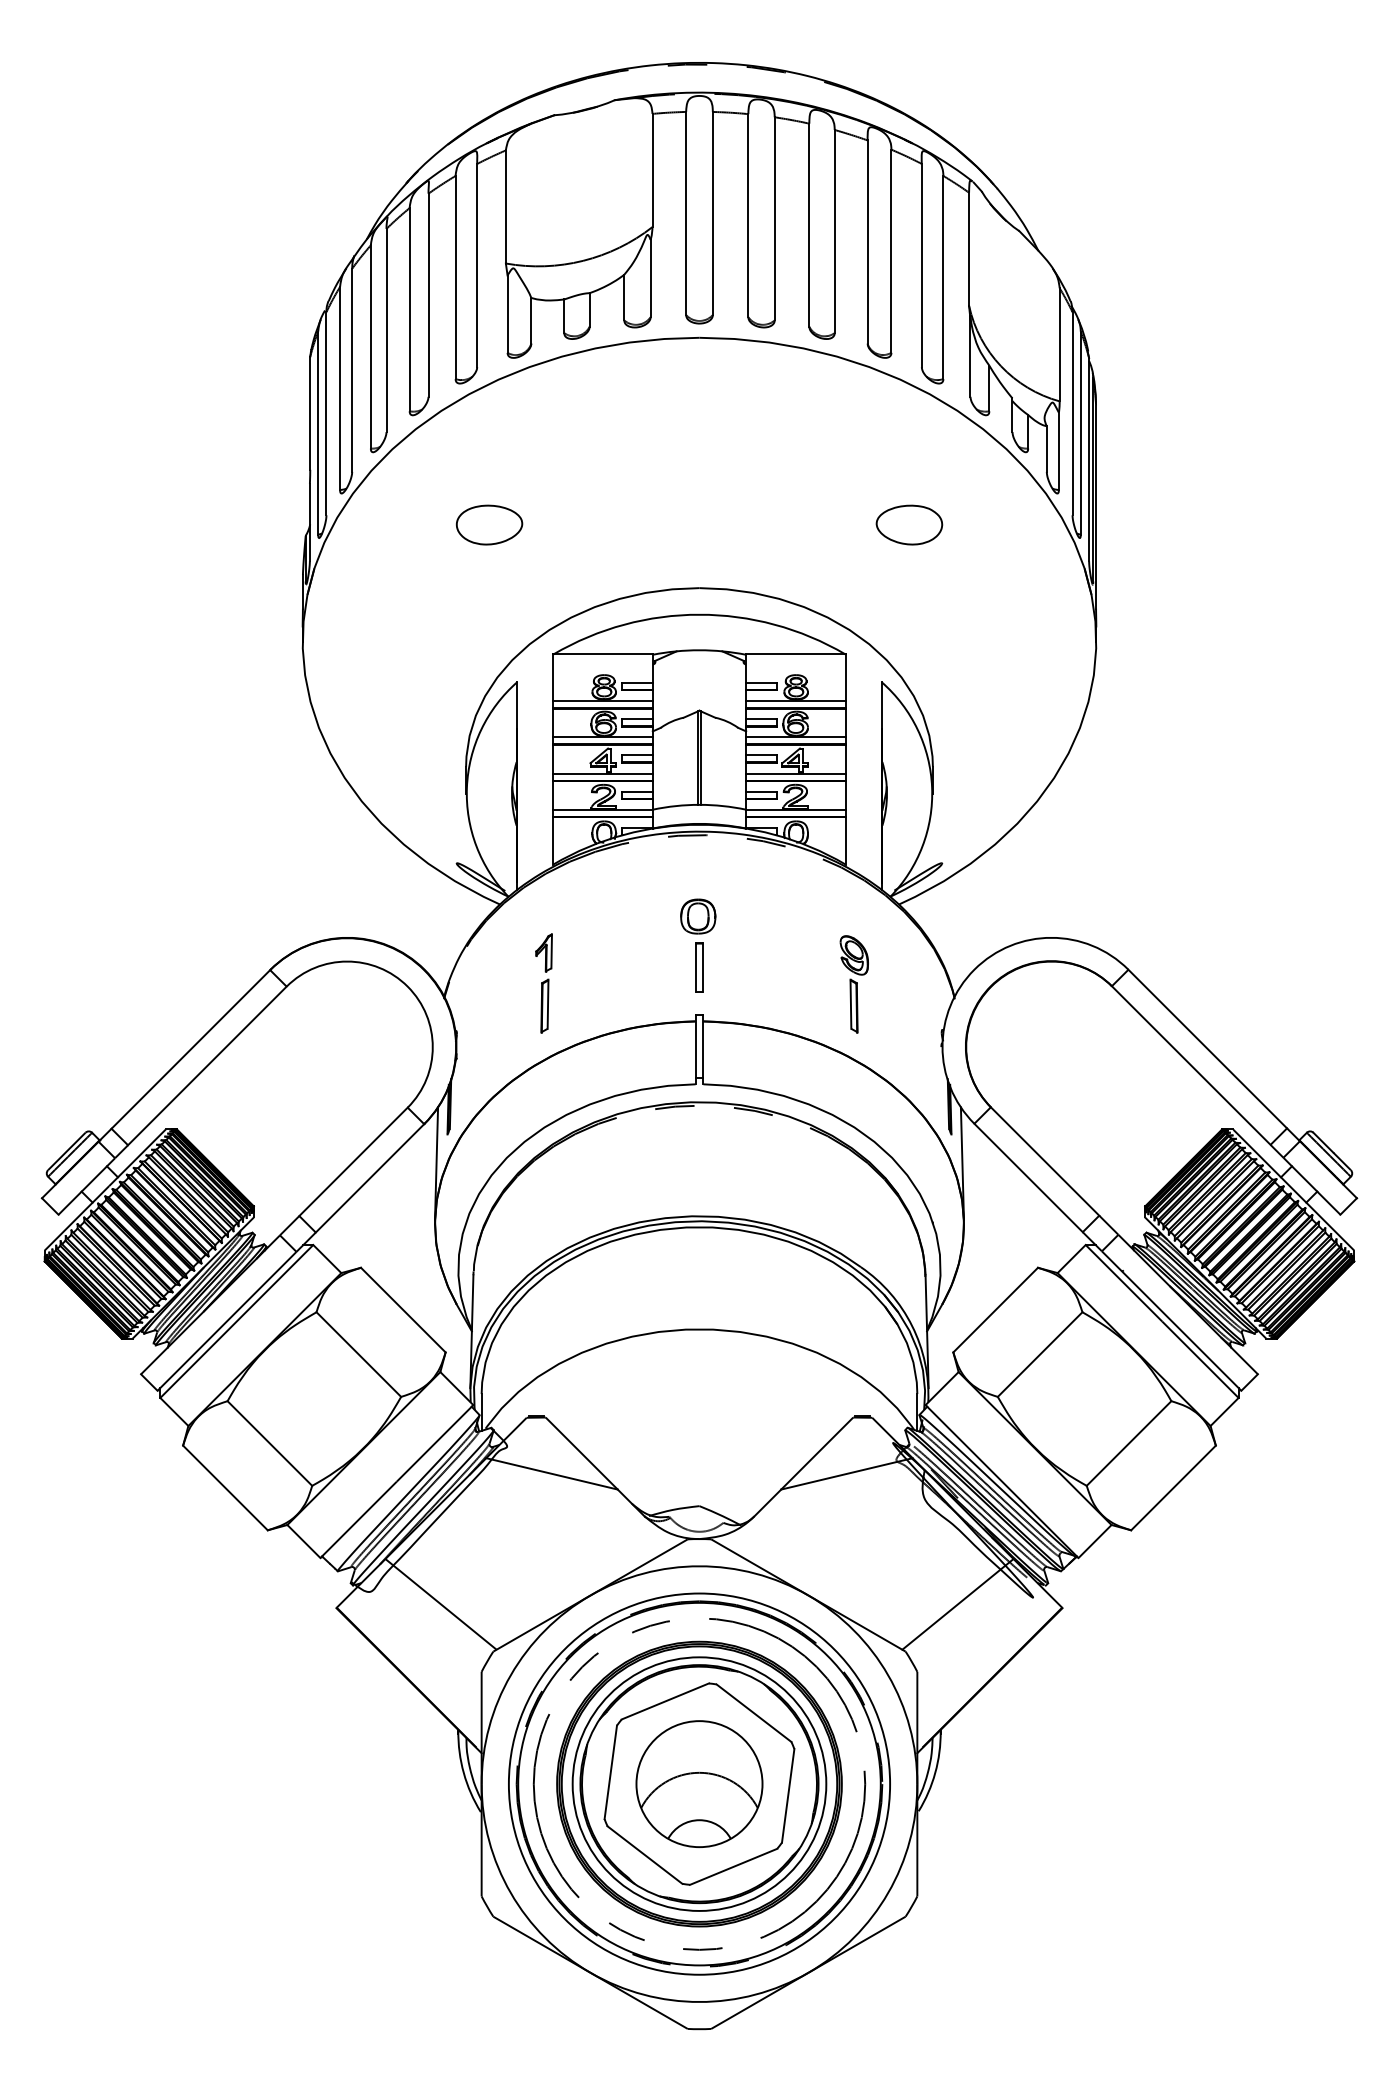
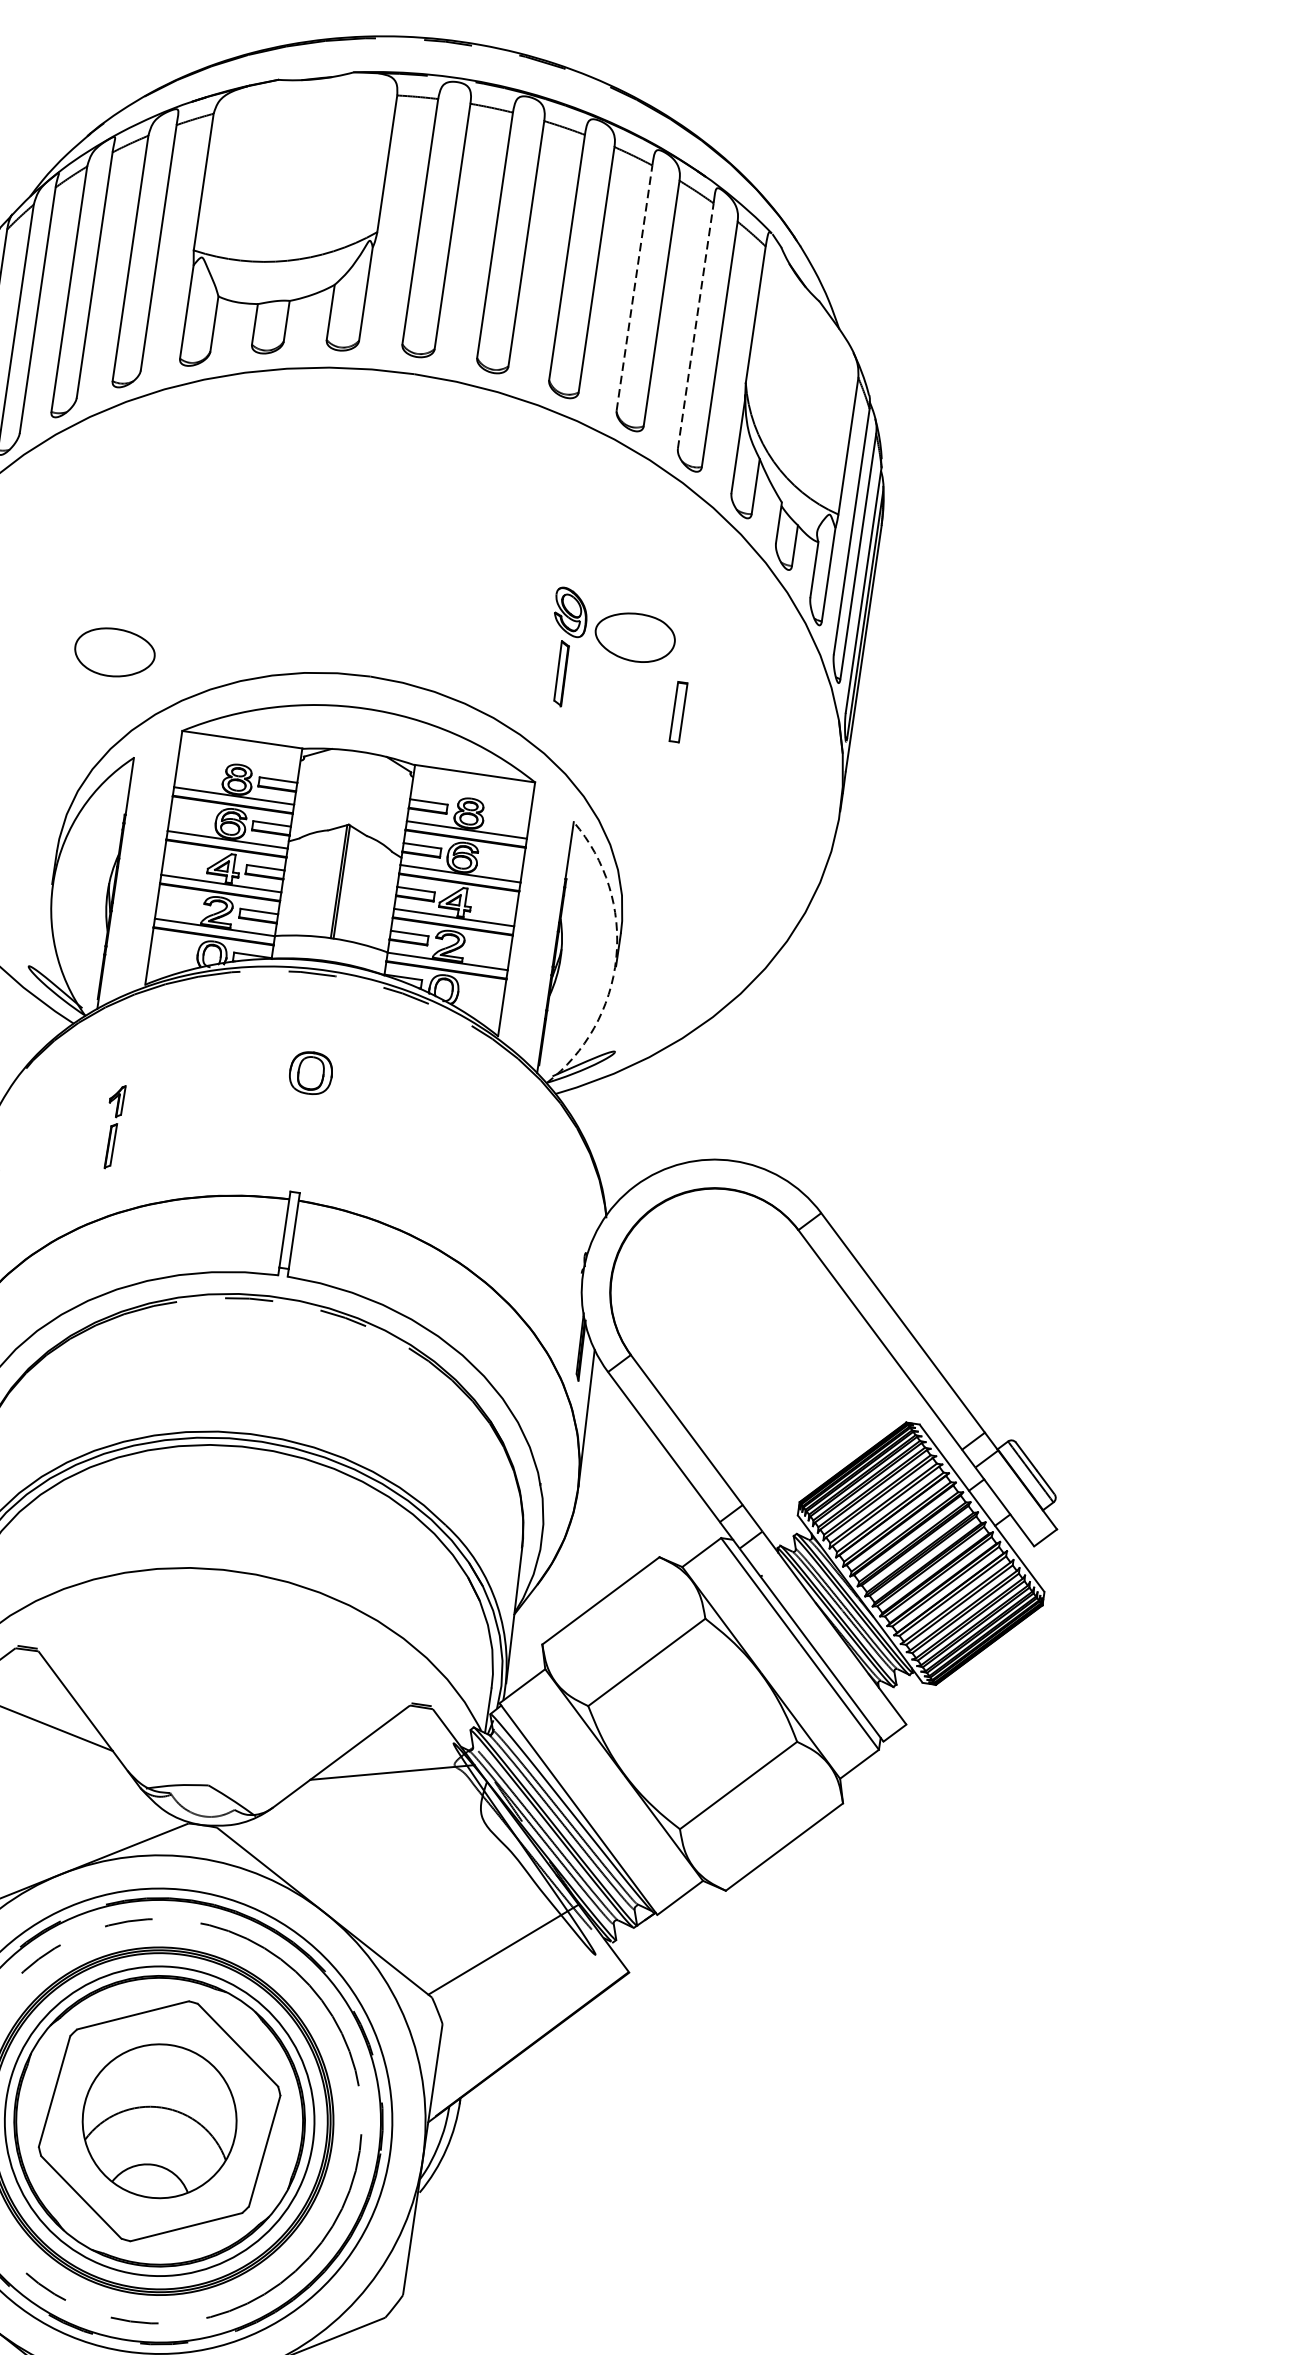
line: (867, 242) -> (634, 288), solid -> dashed
line: (921, 265) -> (695, 326), solid -> dashed
part: (489, 524) -> (114, 652), moved
arc: (932, 787) -> (616, 958), solid -> dashed
part: (699, 967) -> (678, 712), moved
part: (543, 983) -> (112, 1126), size x0.7
part: (853, 984) -> (564, 647), moved

